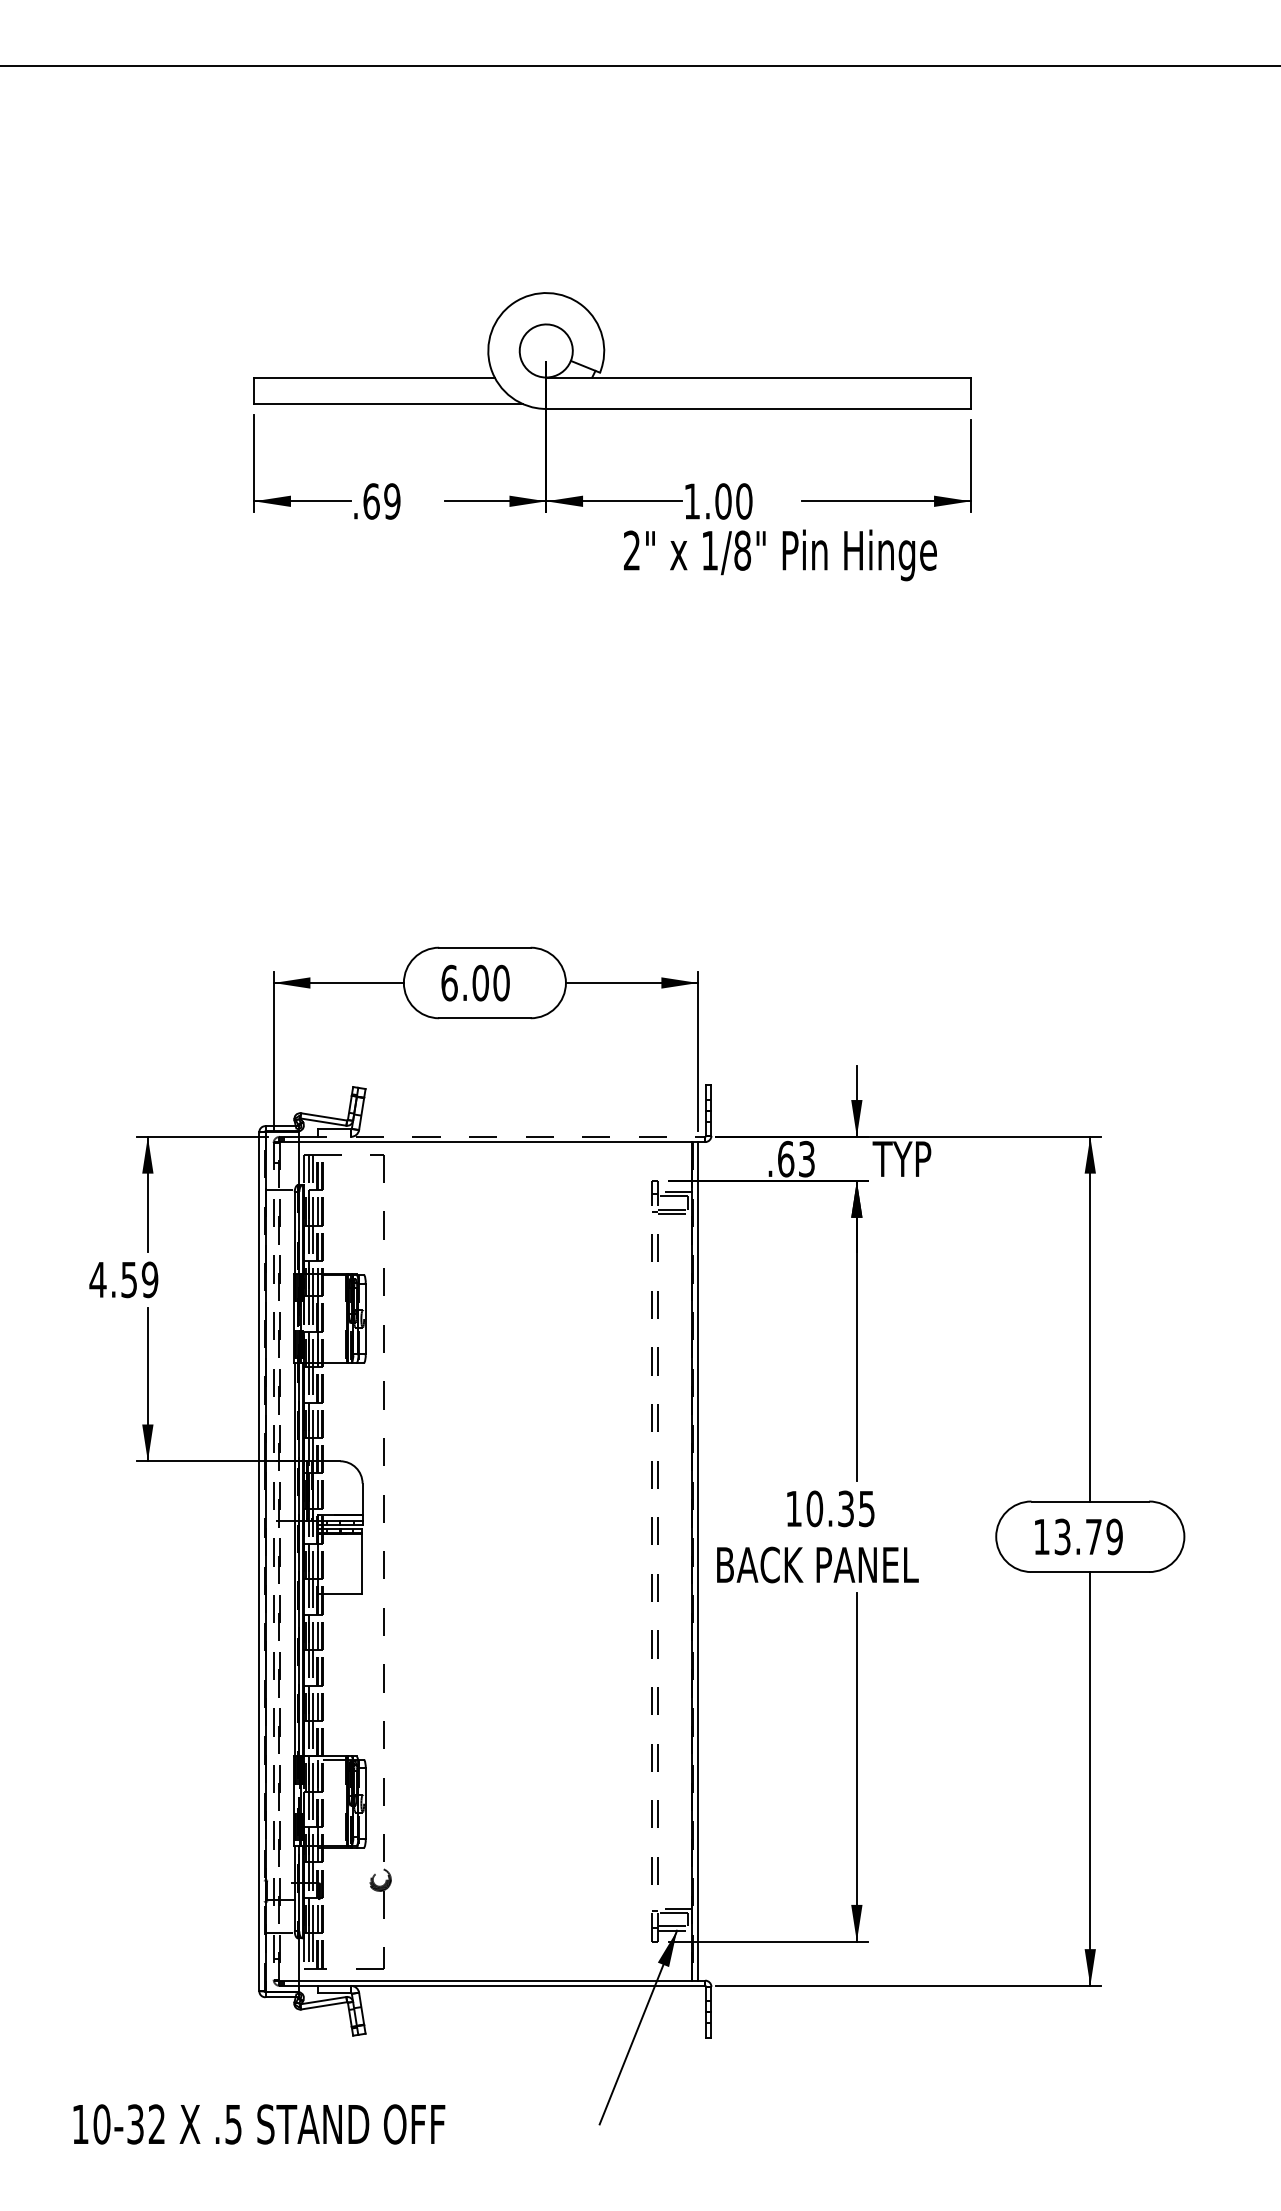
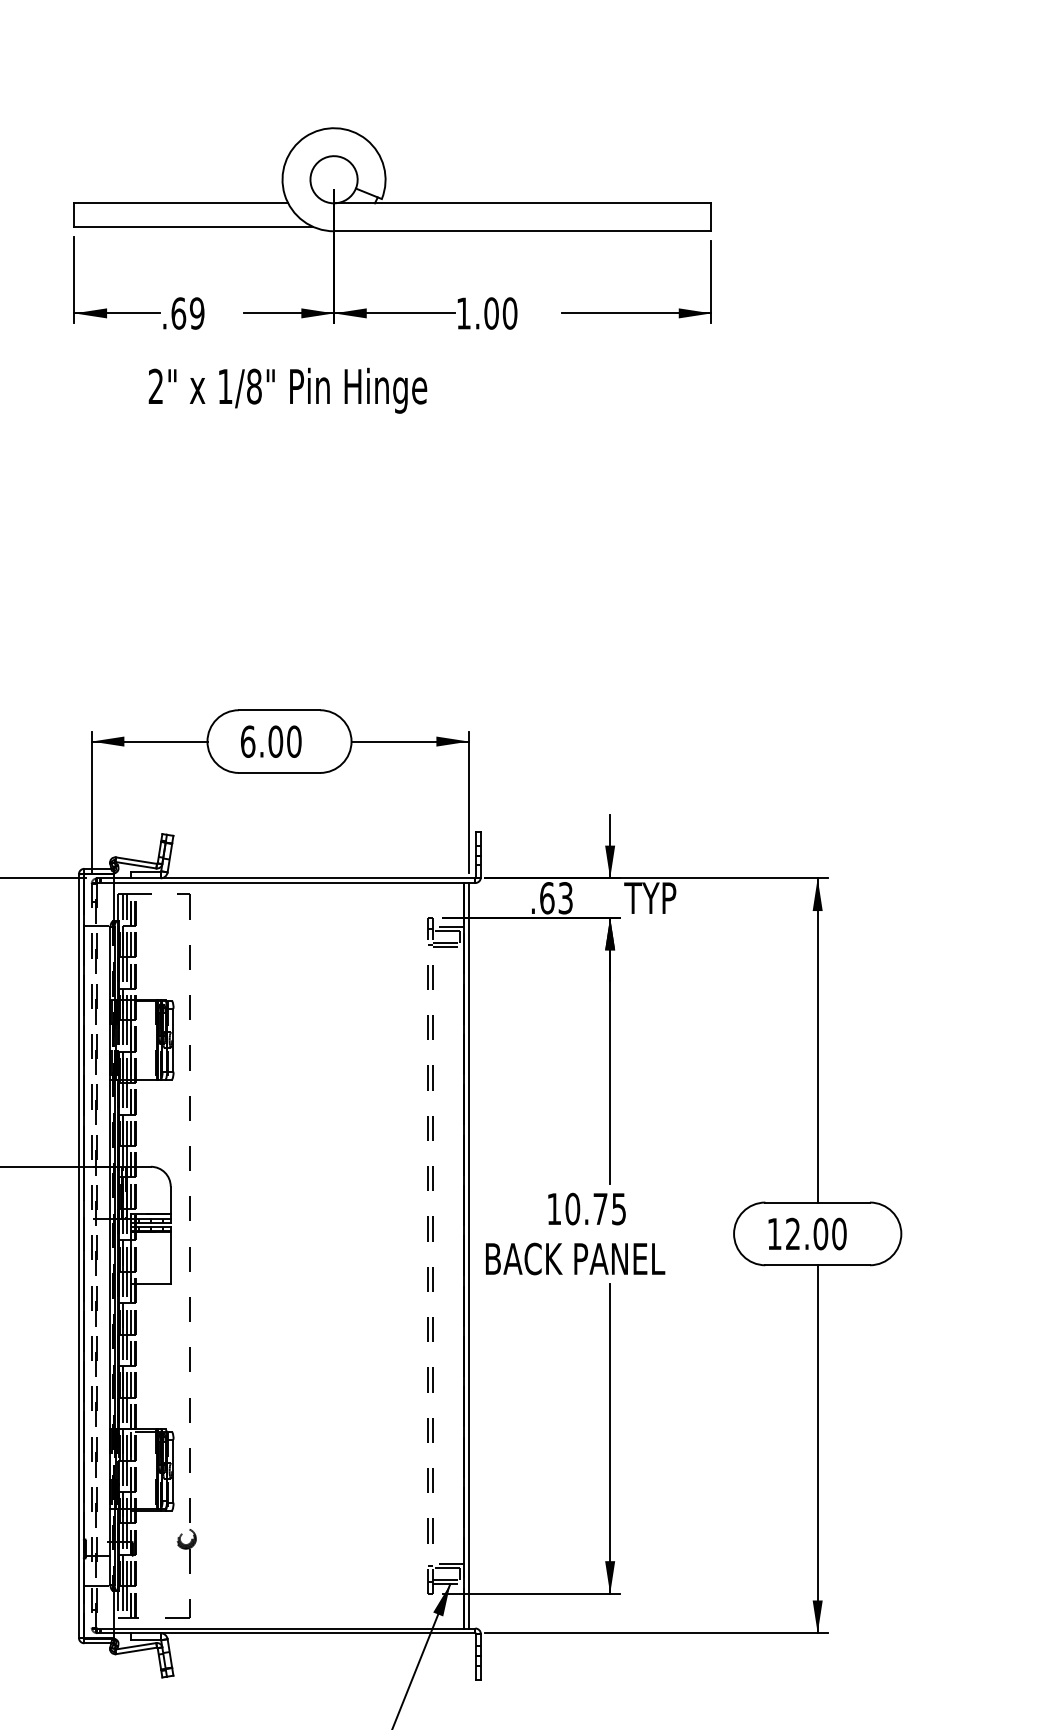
text: (780, 555) -> (288, 390), moved
line: (502, 1136) -> (295, 878), dashed -> solid
text: (845, 1508) -> (600, 1208), 10.35 -> 10.75
text: (1088, 1536) -> (816, 1233), 13.79 -> 12.00

